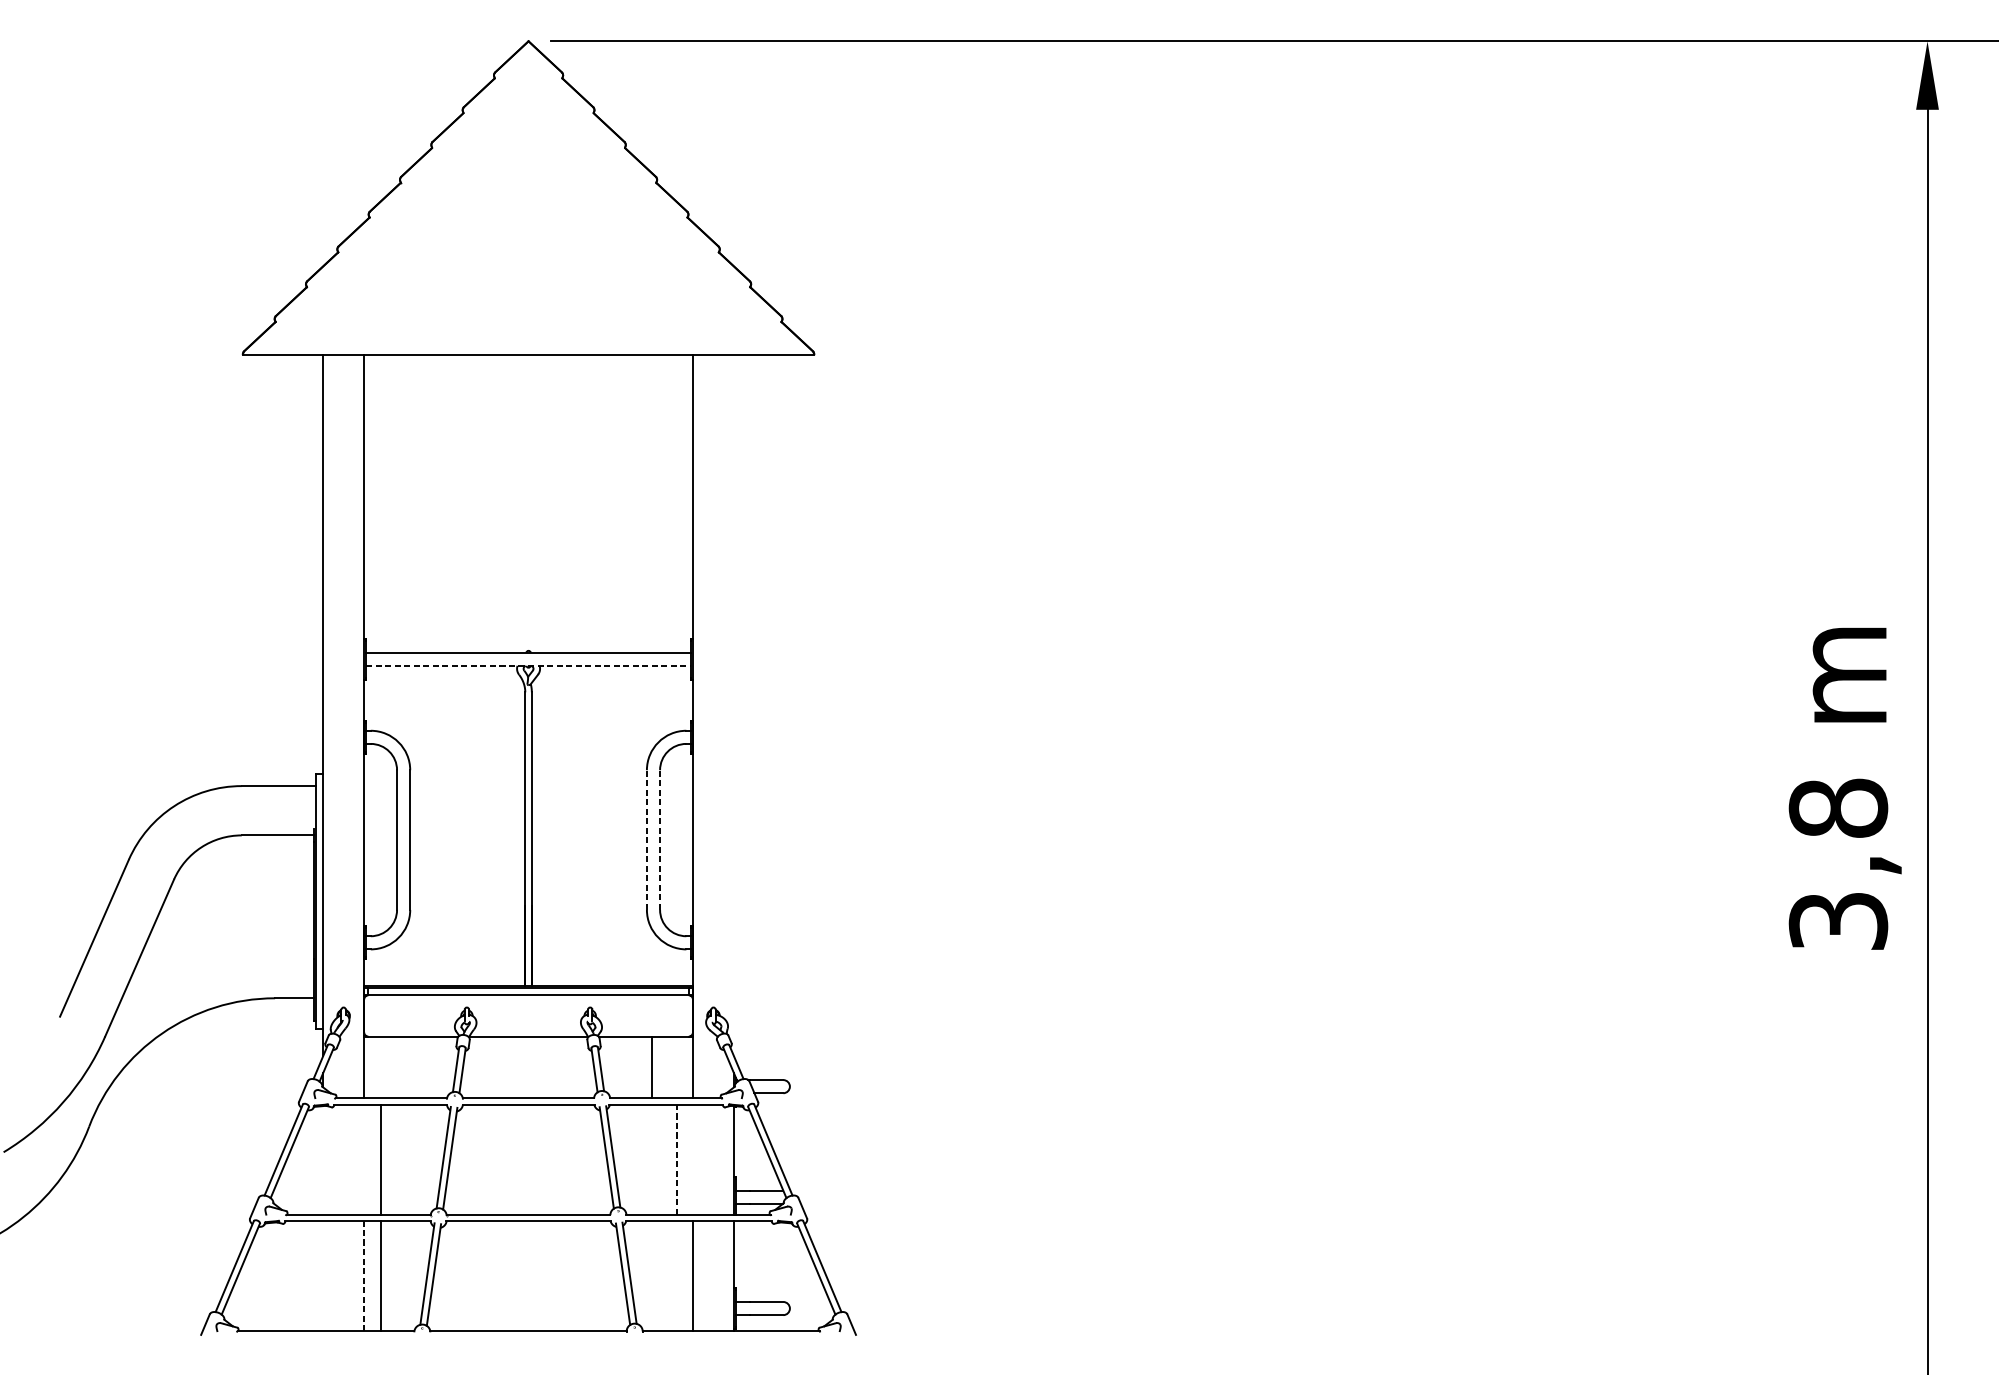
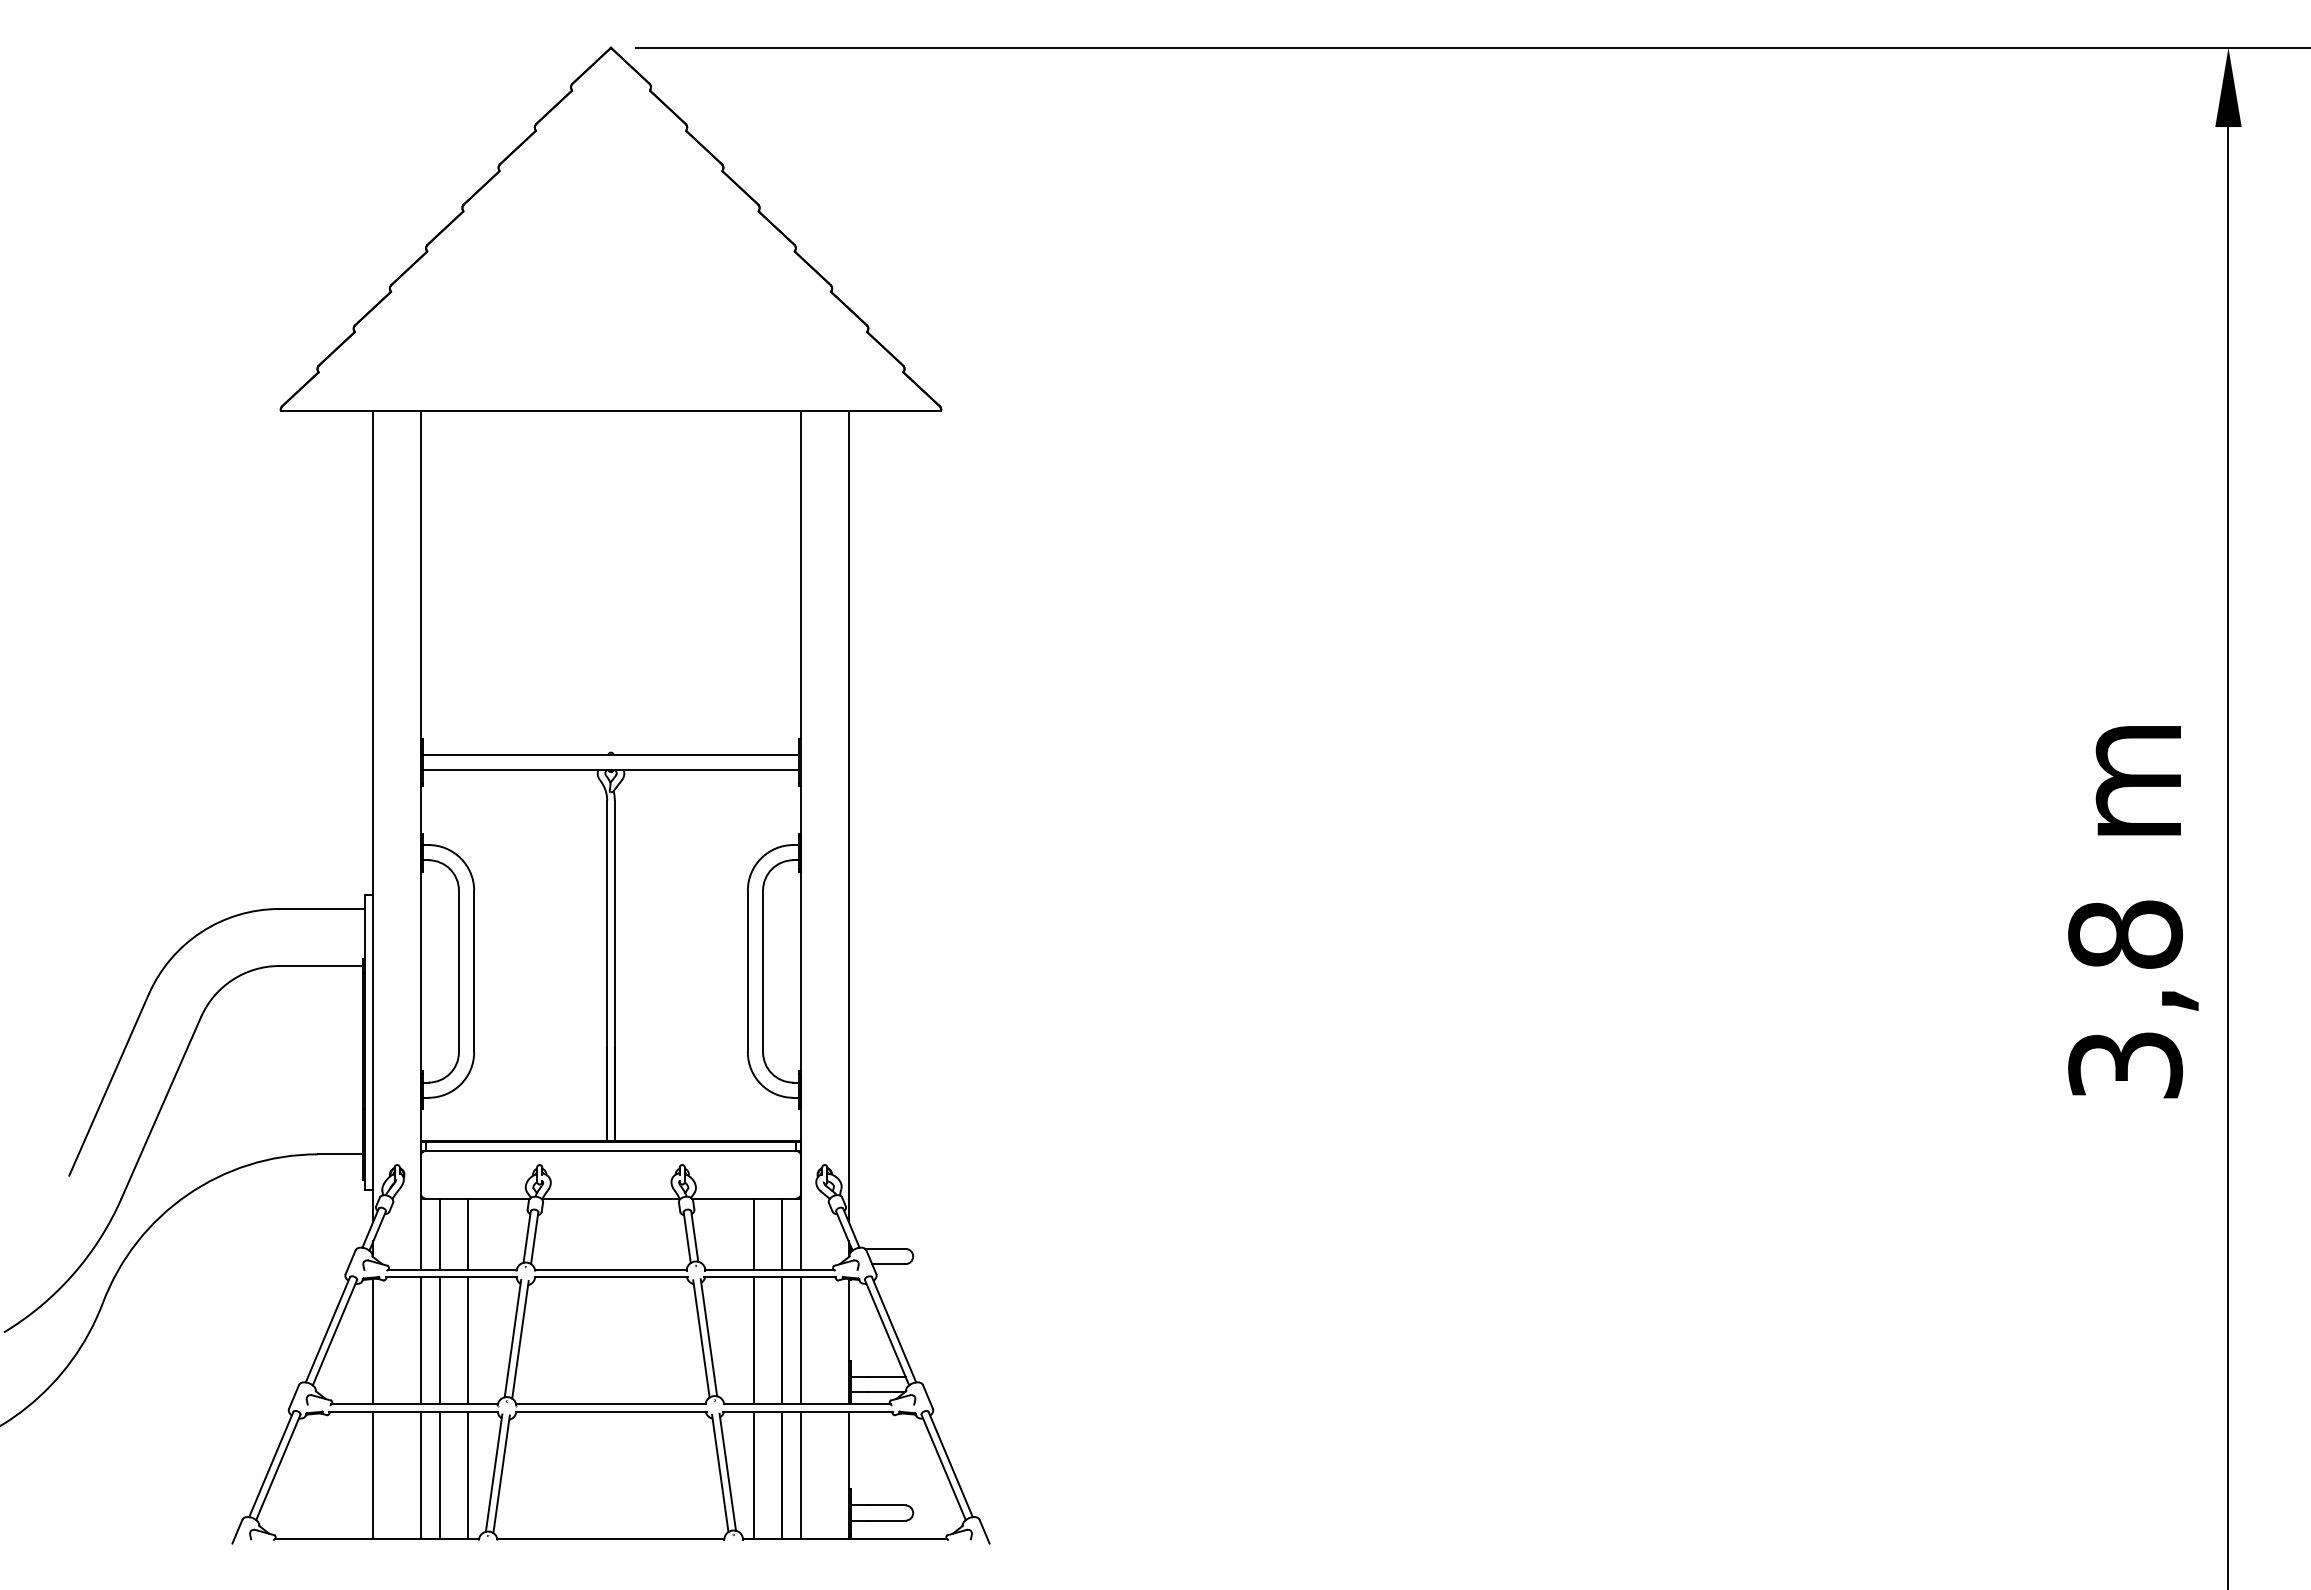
line: (528, 665) -> (611, 769), dashed -> solid
line: (733, 705) -> (848, 815), added
line: (646, 840) -> (747, 971), dashed -> solid
line: (660, 840) -> (763, 971), dashed -> solid
line: (380, 1066) -> (439, 1233), added
line: (405, 1066) -> (468, 1233), added
line: (676, 1066) -> (782, 1233), added
line: (363, 1159) -> (420, 1340), added
line: (405, 1159) -> (468, 1340), added
line: (651, 1159) -> (753, 1340), added
line: (676, 1159) -> (782, 1340), dashed -> solid
line: (693, 1159) -> (801, 1340), added
line: (323, 1160) -> (373, 1341), added
line: (323, 1276) -> (373, 1475), added
line: (363, 1276) -> (420, 1475), dashed -> solid
line: (405, 1276) -> (468, 1475), added
line: (651, 1276) -> (753, 1475), added
line: (676, 1276) -> (782, 1475), added

